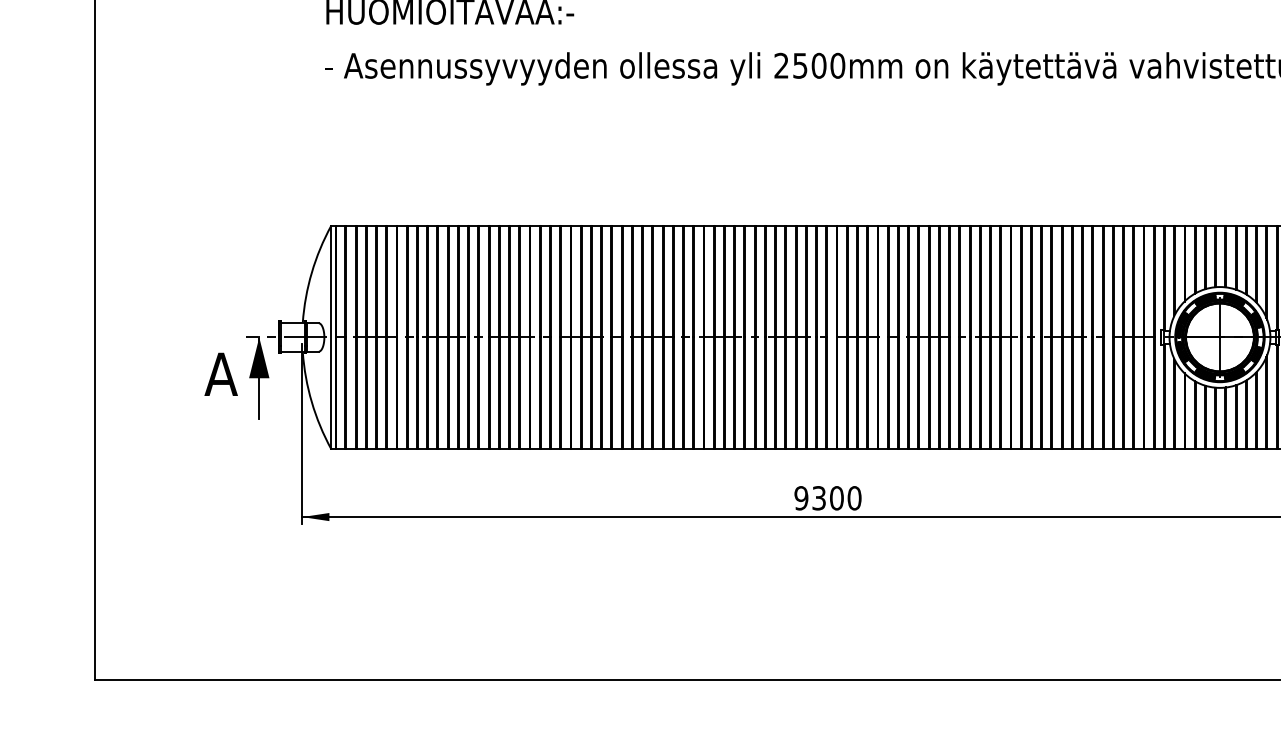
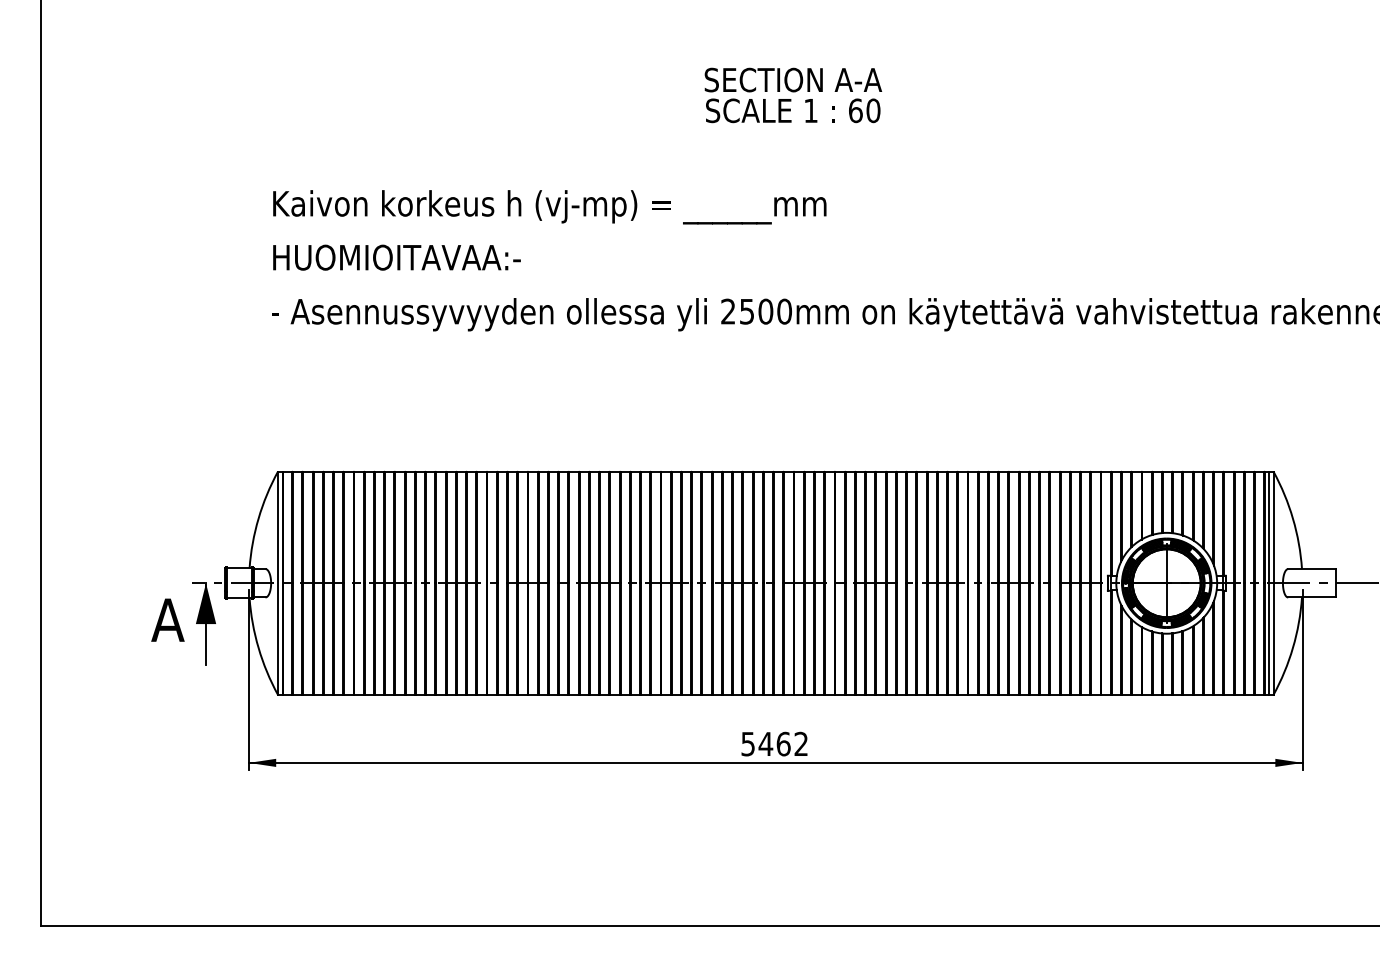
text: (827, 497) -> (774, 743), 9300 -> 5462

